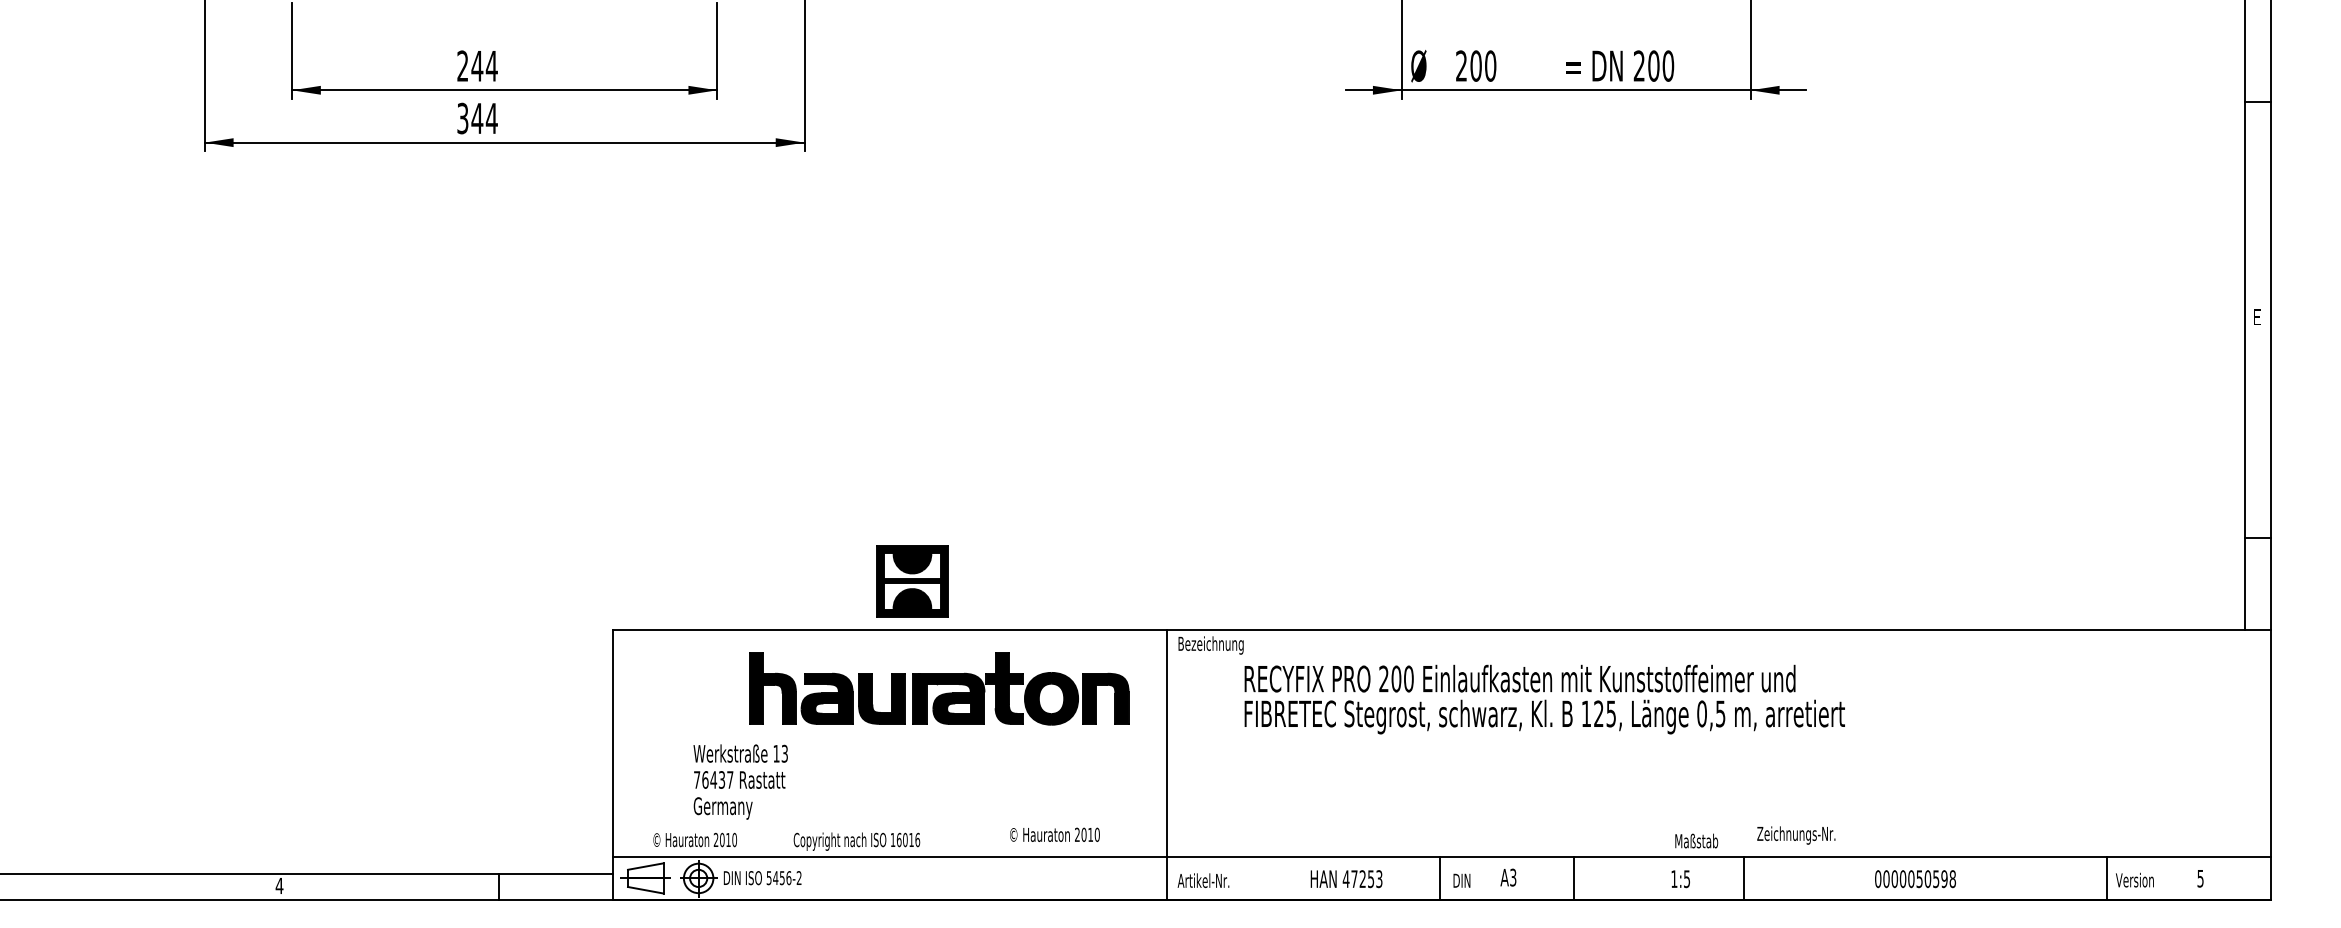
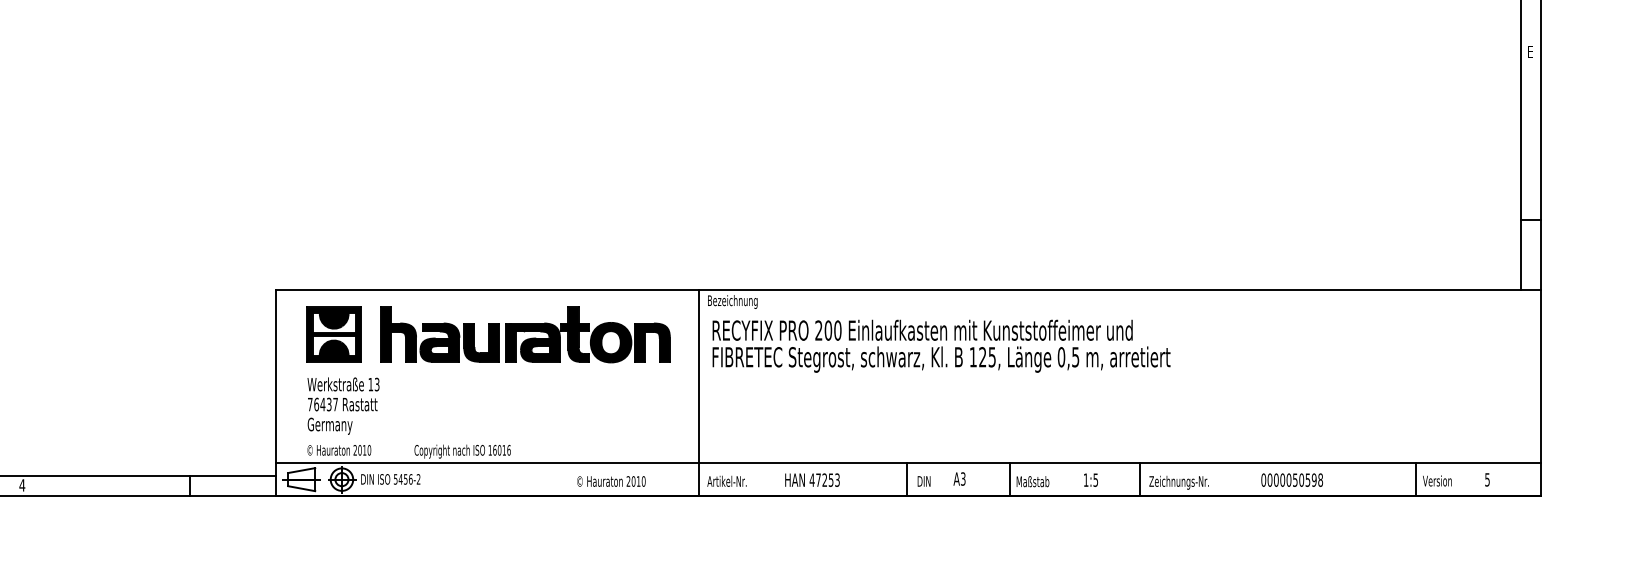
part: (912, 581) -> (334, 334), moved
text: (1544, 699) -> (941, 346), moved
text: (740, 781) -> (343, 405), moved
text: (1054, 834) -> (611, 481), moved
text: (1796, 835) -> (1179, 482), moved
text: (1696, 840) -> (1032, 481), moved
text: (1346, 879) -> (812, 480), moved
text: (1915, 879) -> (1292, 480), moved

